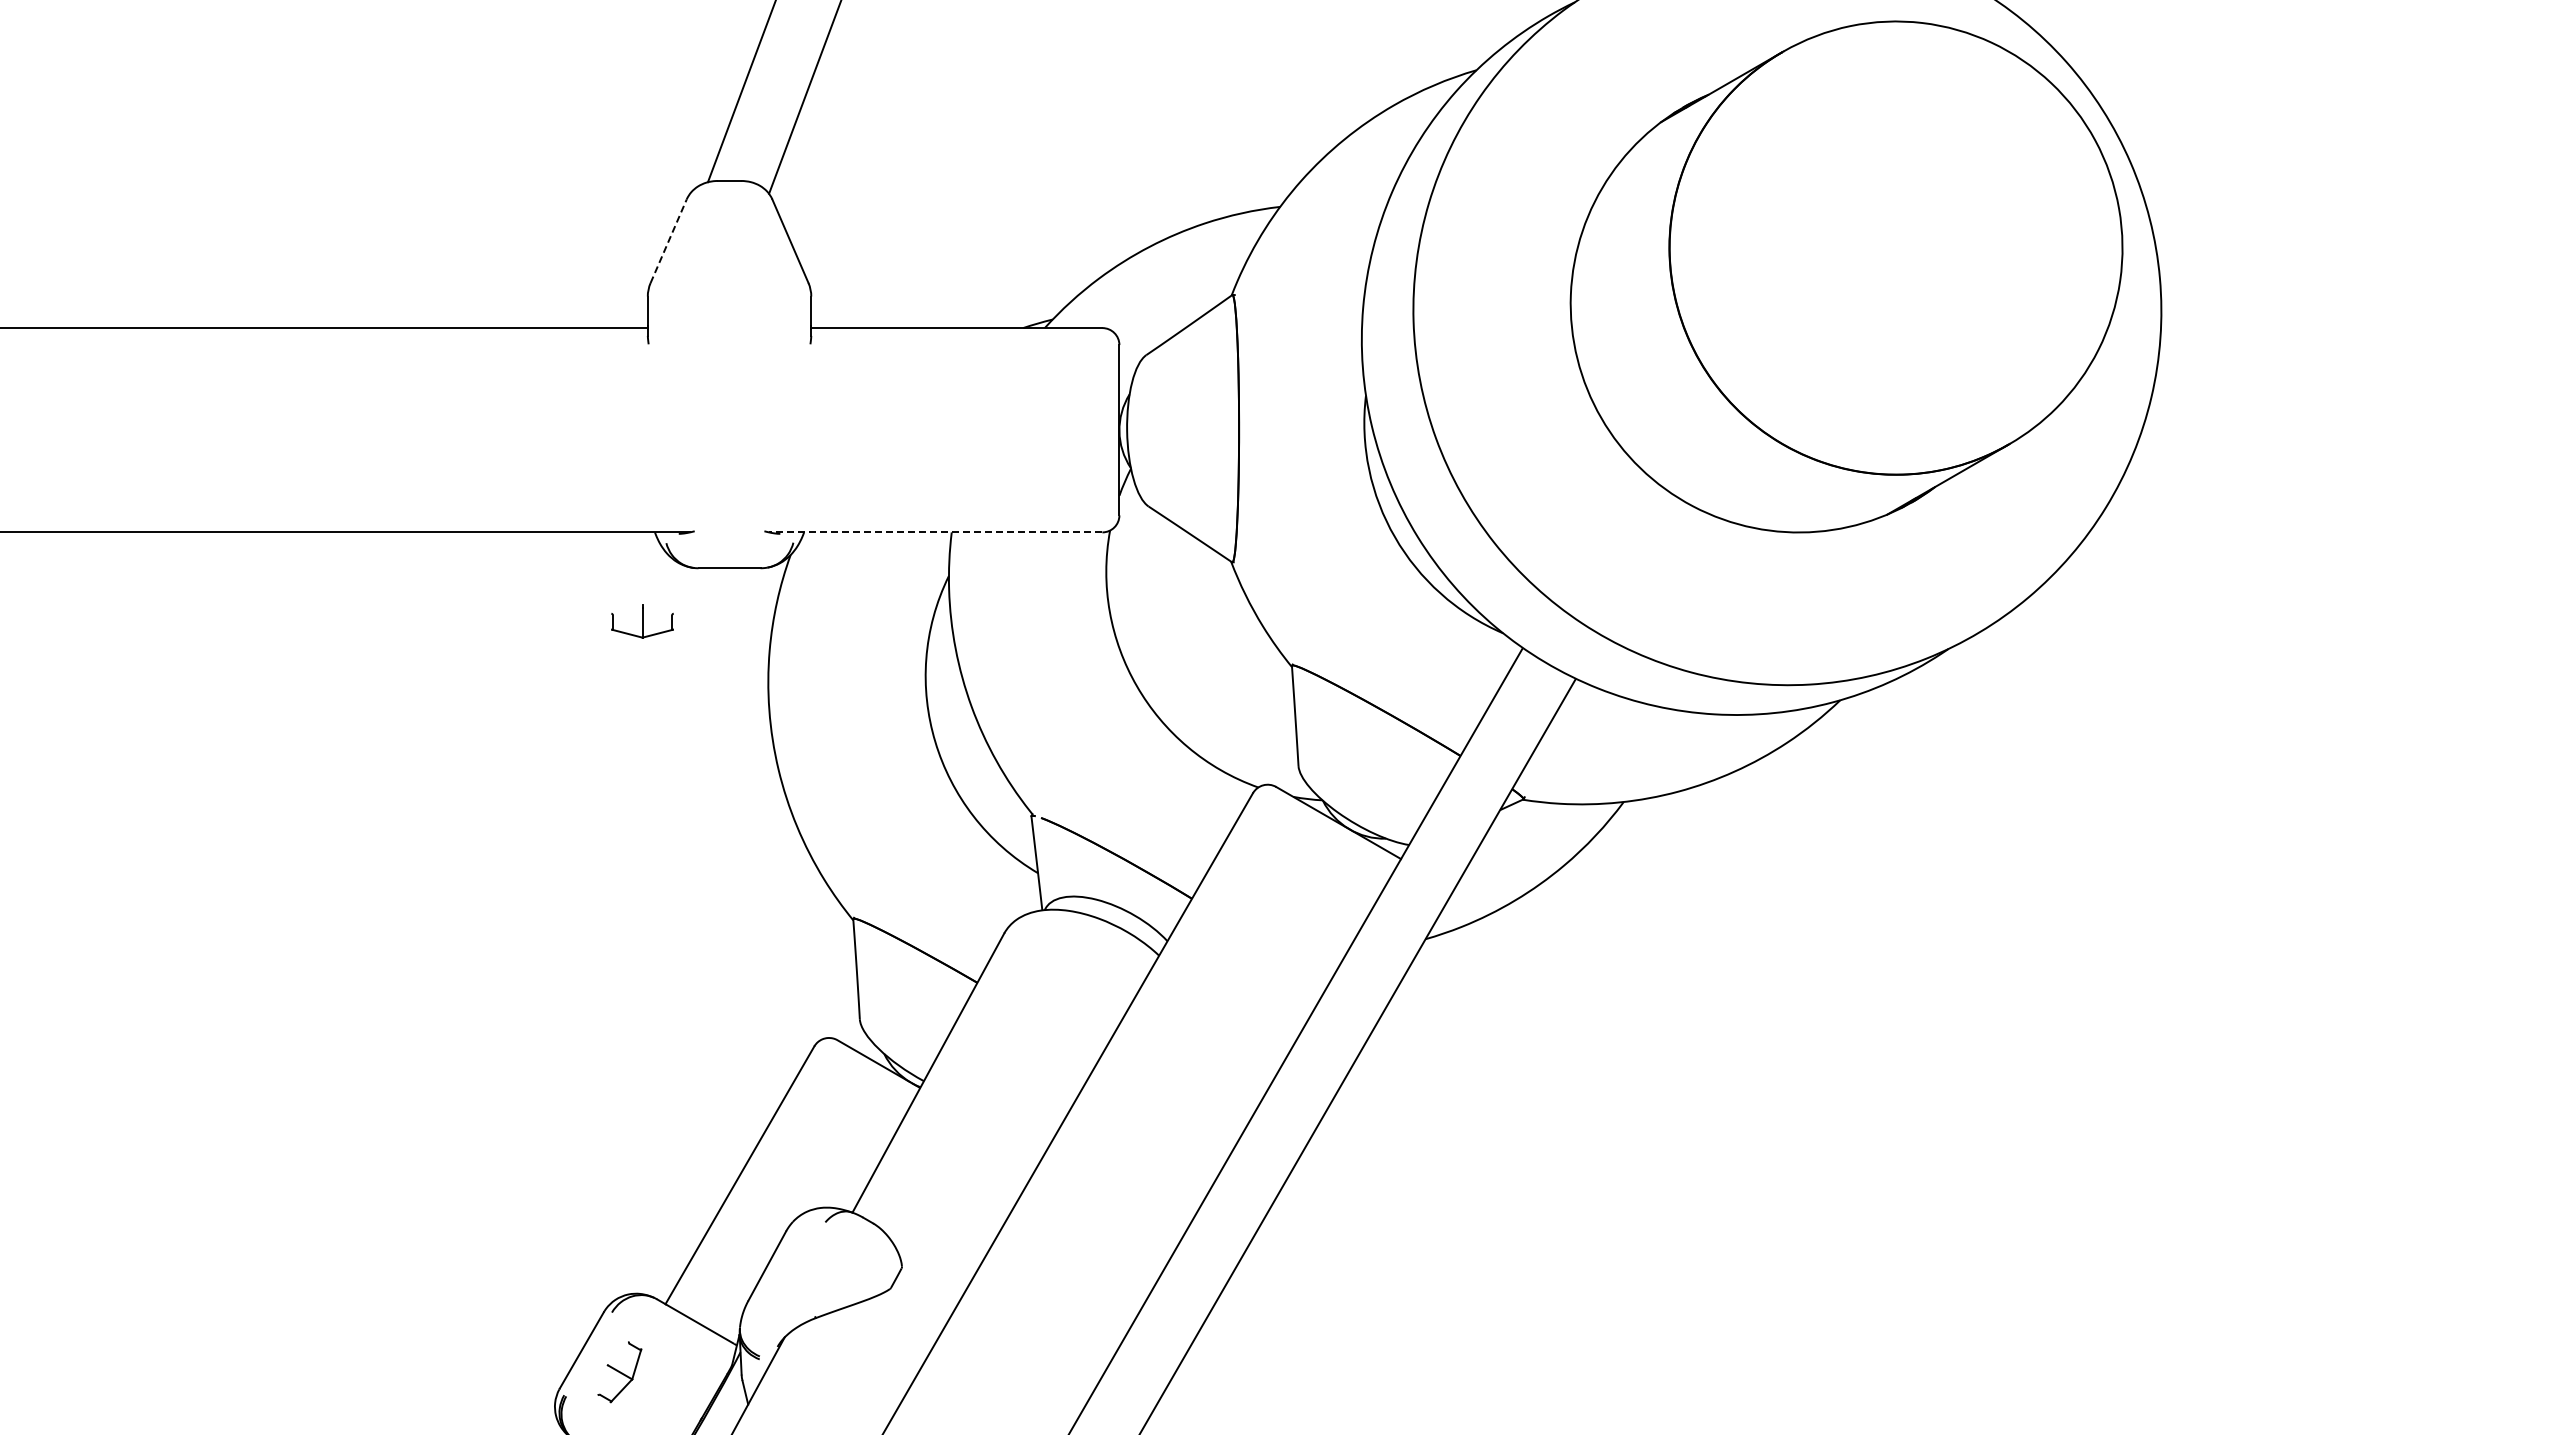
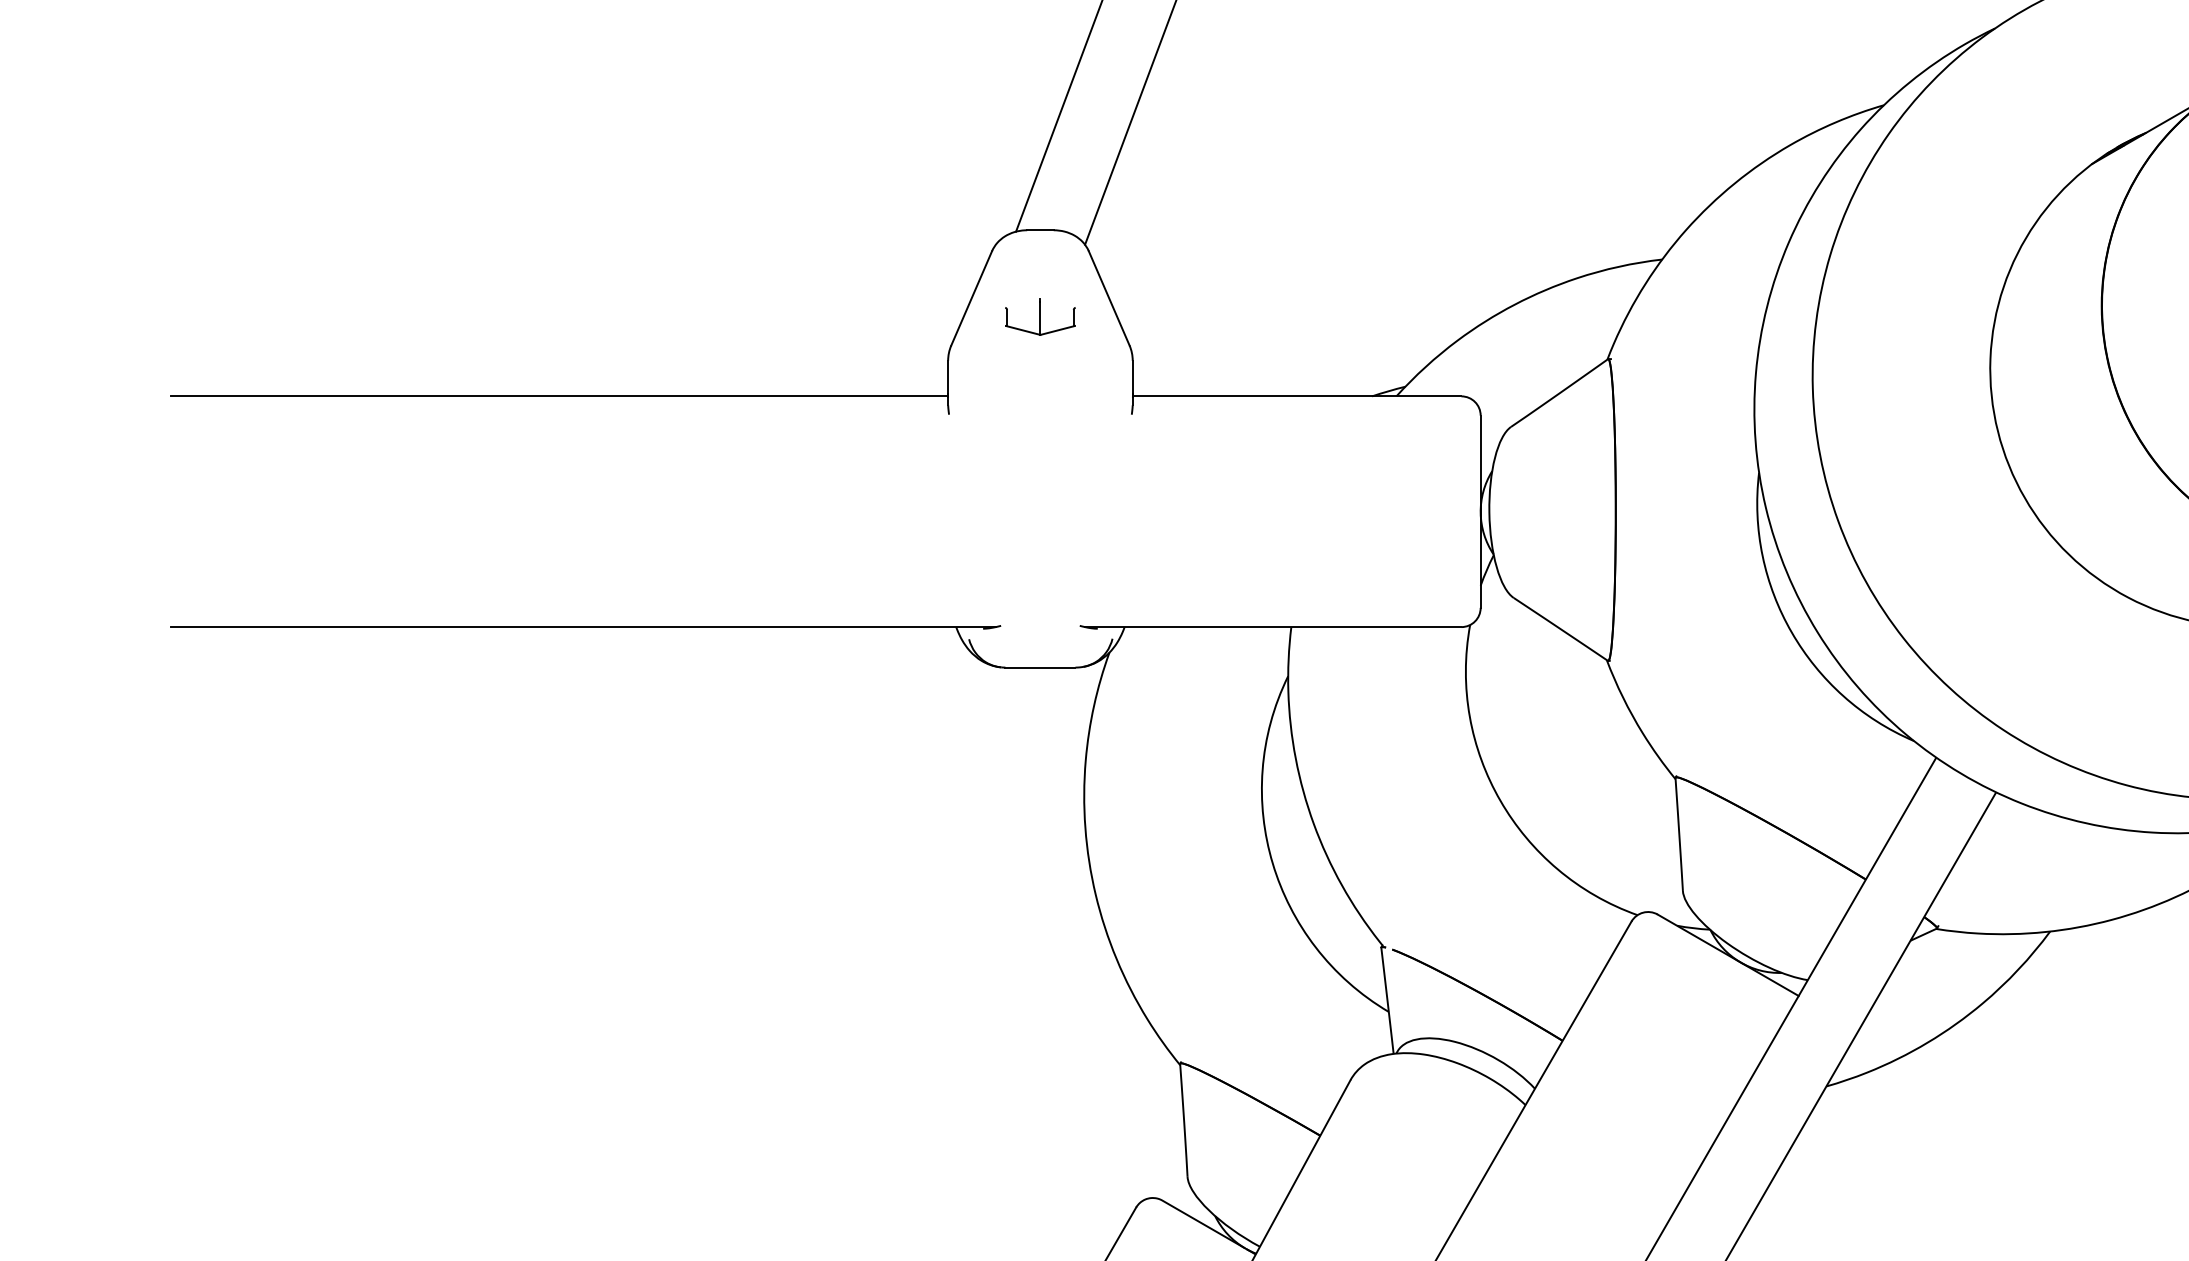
line: (668, 241) -> (971, 298), dashed -> solid
line: (935, 532) -> (1272, 627), dashed -> solid
part: (642, 621) -> (1040, 316), moved

